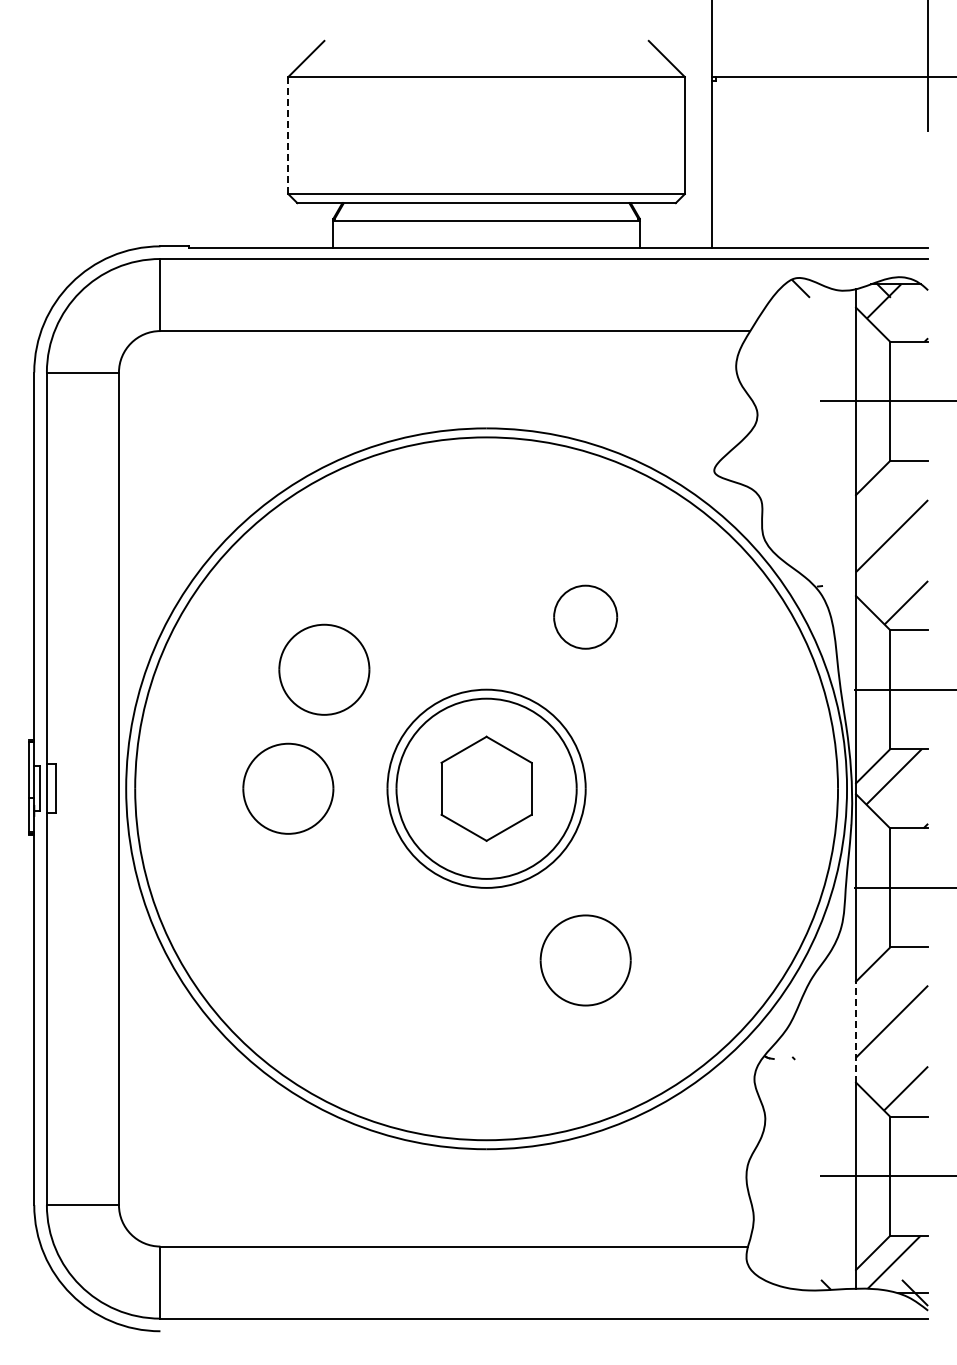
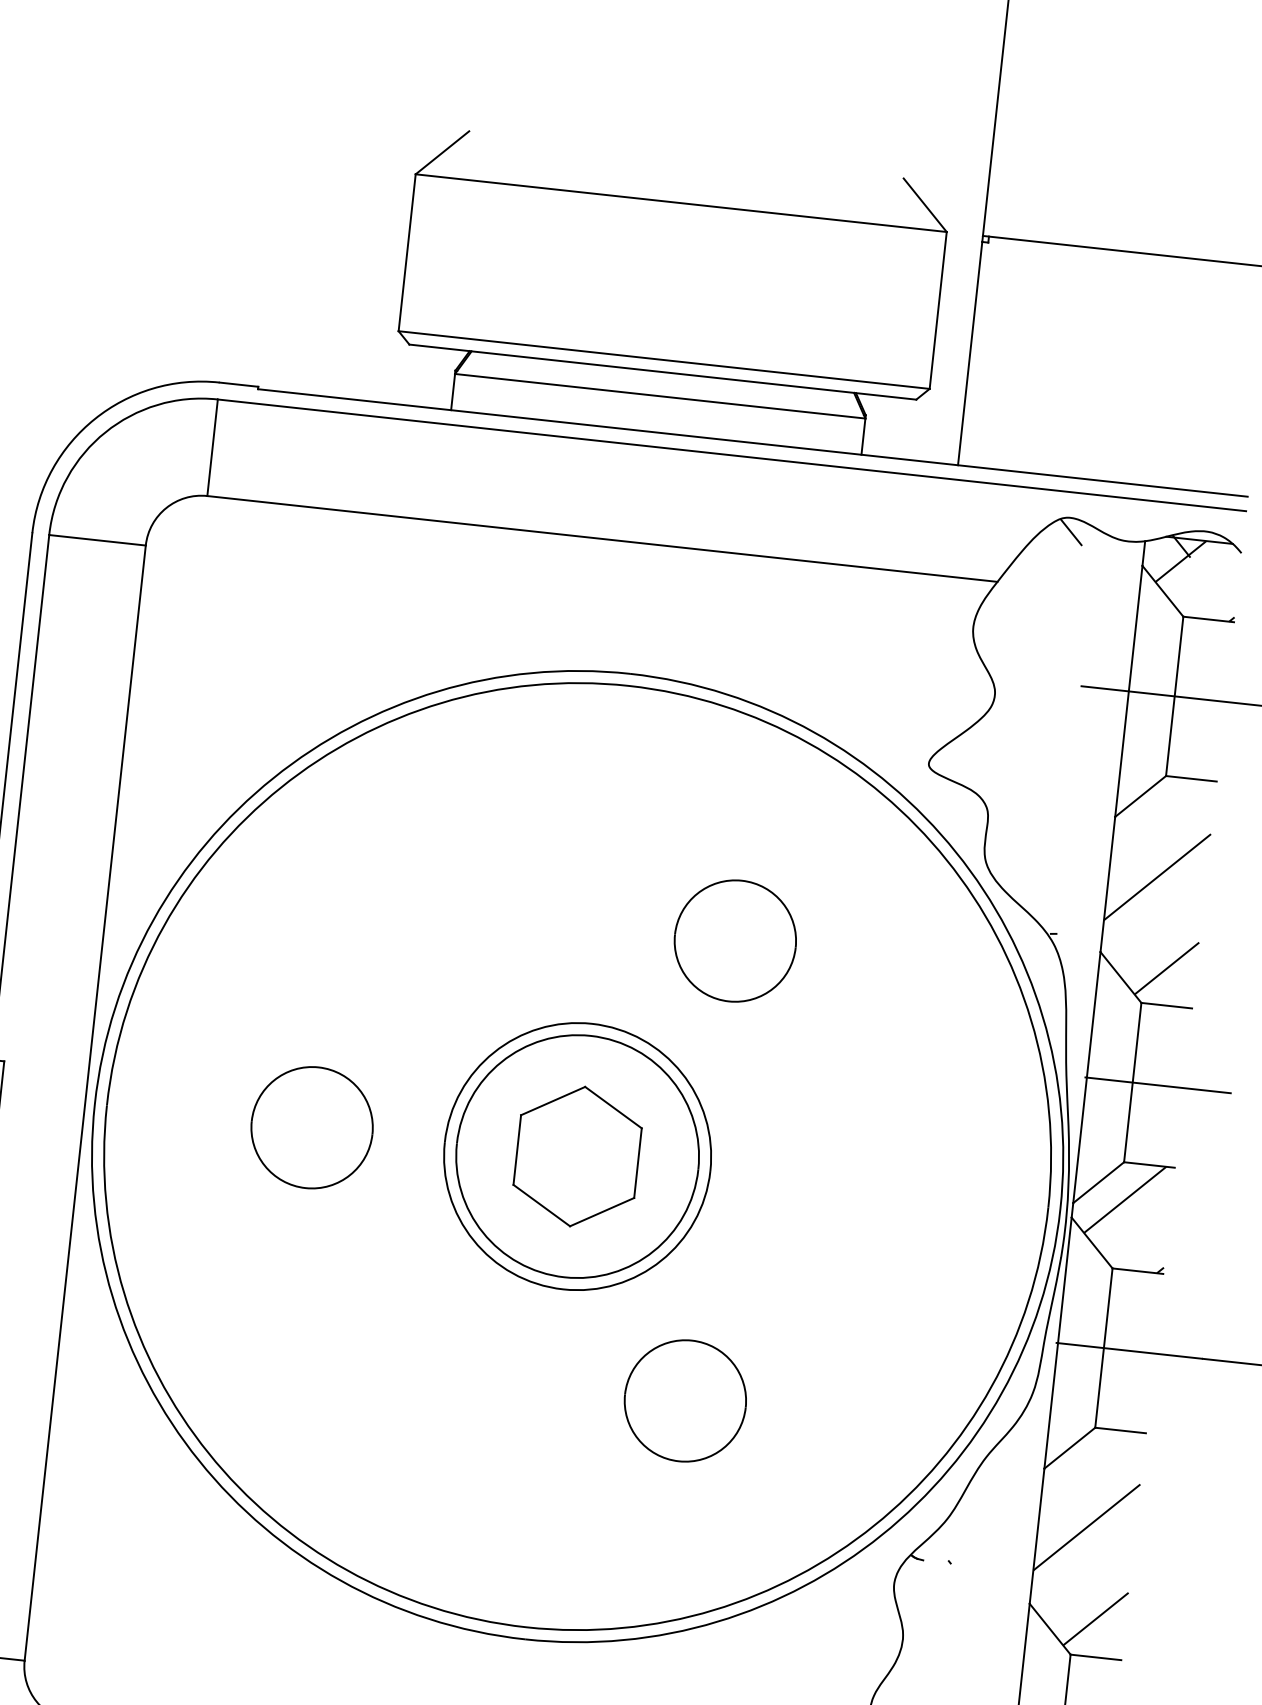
line: (288, 135) -> (407, 252), dashed -> solid
part: (585, 617) -> (735, 941), size x1.43
part: (324, 669) -> (377, 973), removed
line: (856, 1031) -> (1037, 1535), dashed -> solid

